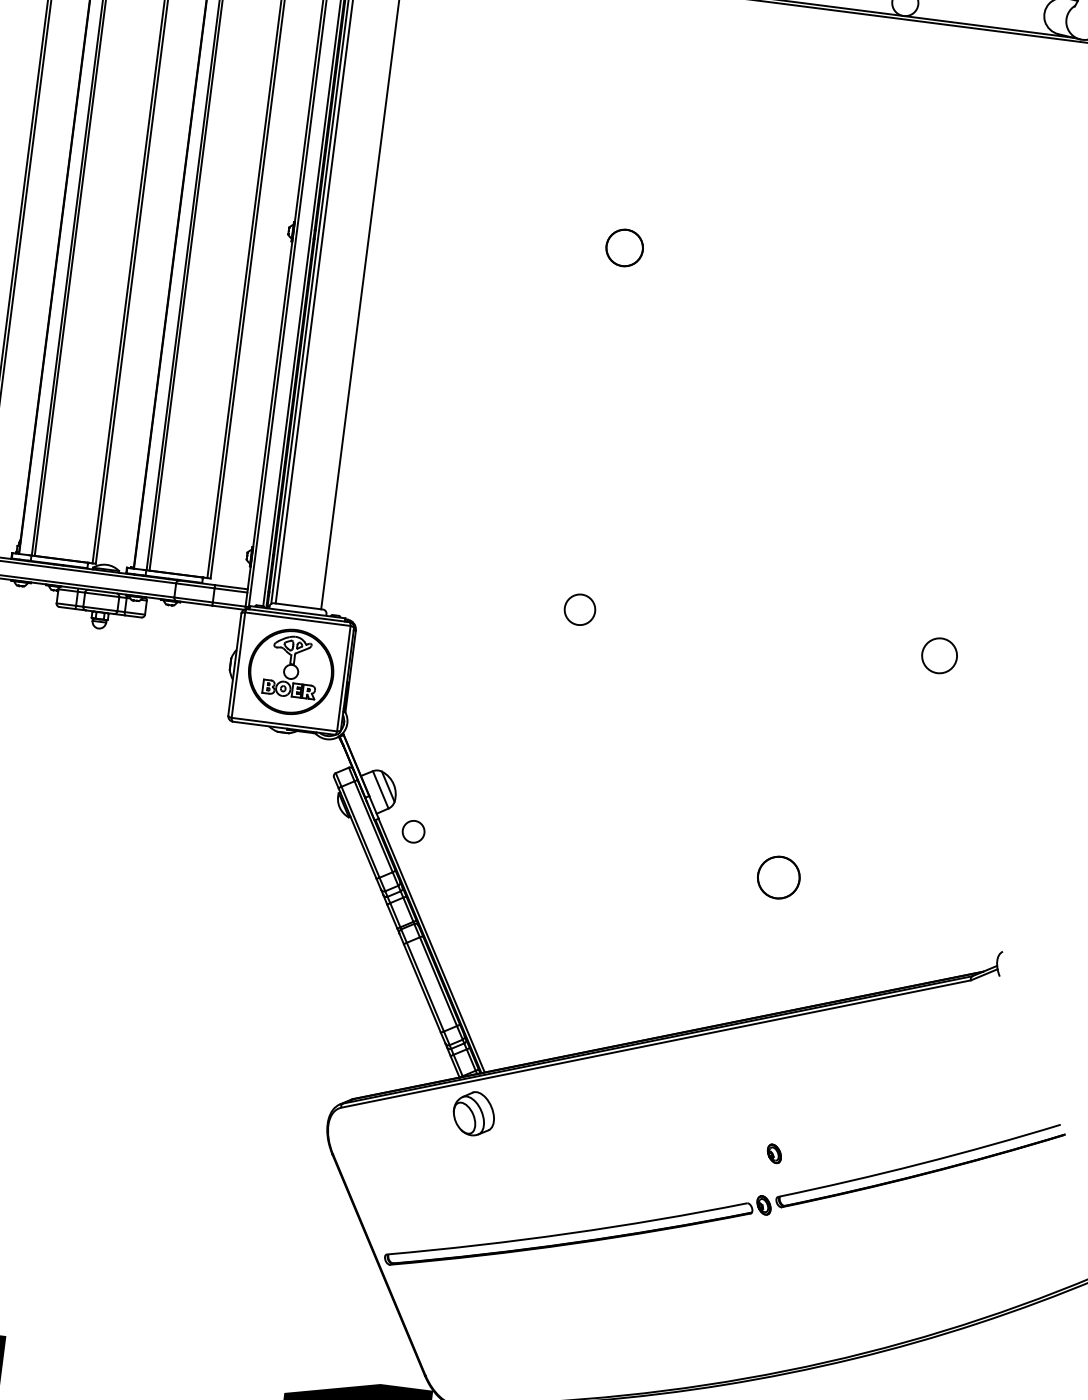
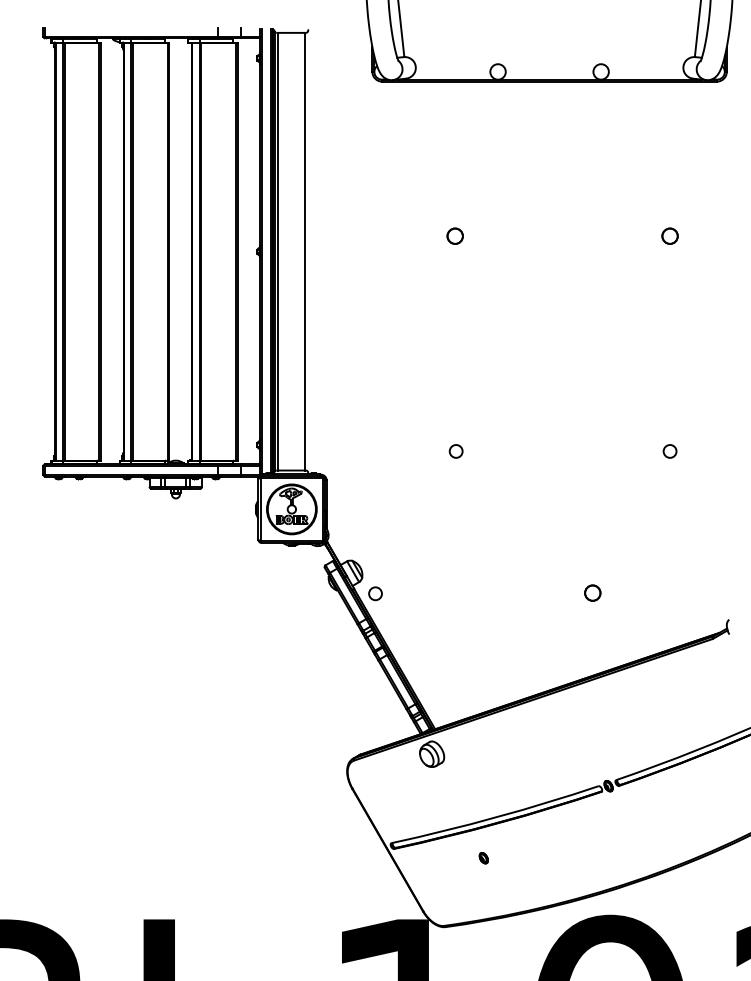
circle: (623, 246) -> (454, 235), size x0.71
circle: (985, 292) -> (669, 235), added
circle: (578, 609) -> (455, 451), size x0.71
circle: (938, 655) -> (669, 451), size x0.62
circle: (778, 876) -> (592, 592), size x0.62
part: (773, 1154) -> (483, 858), moved

